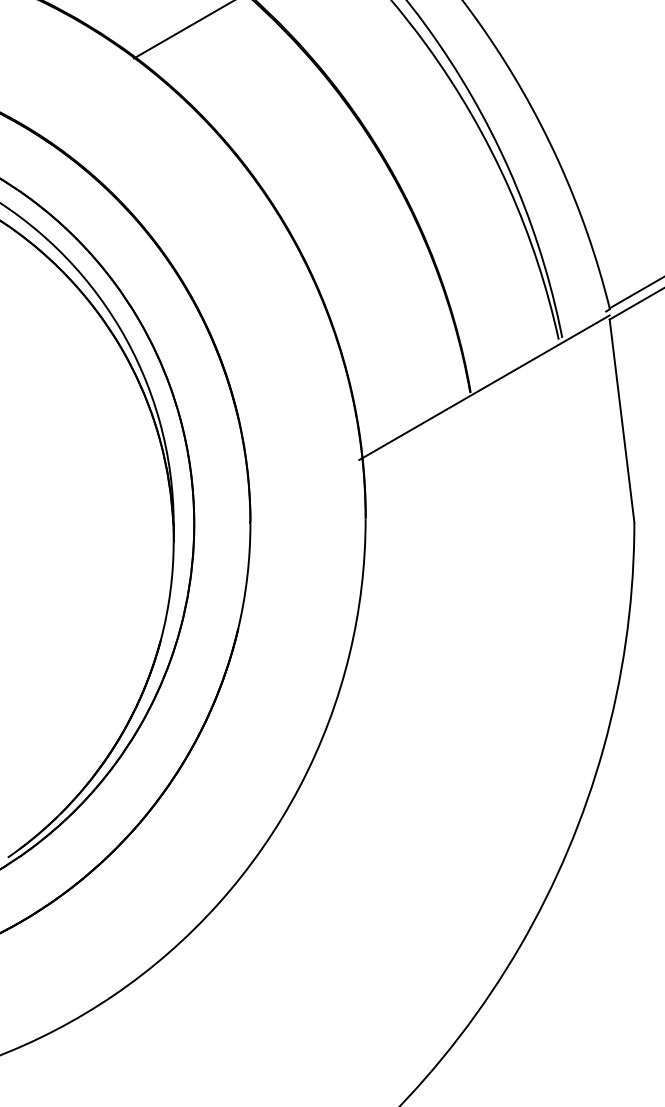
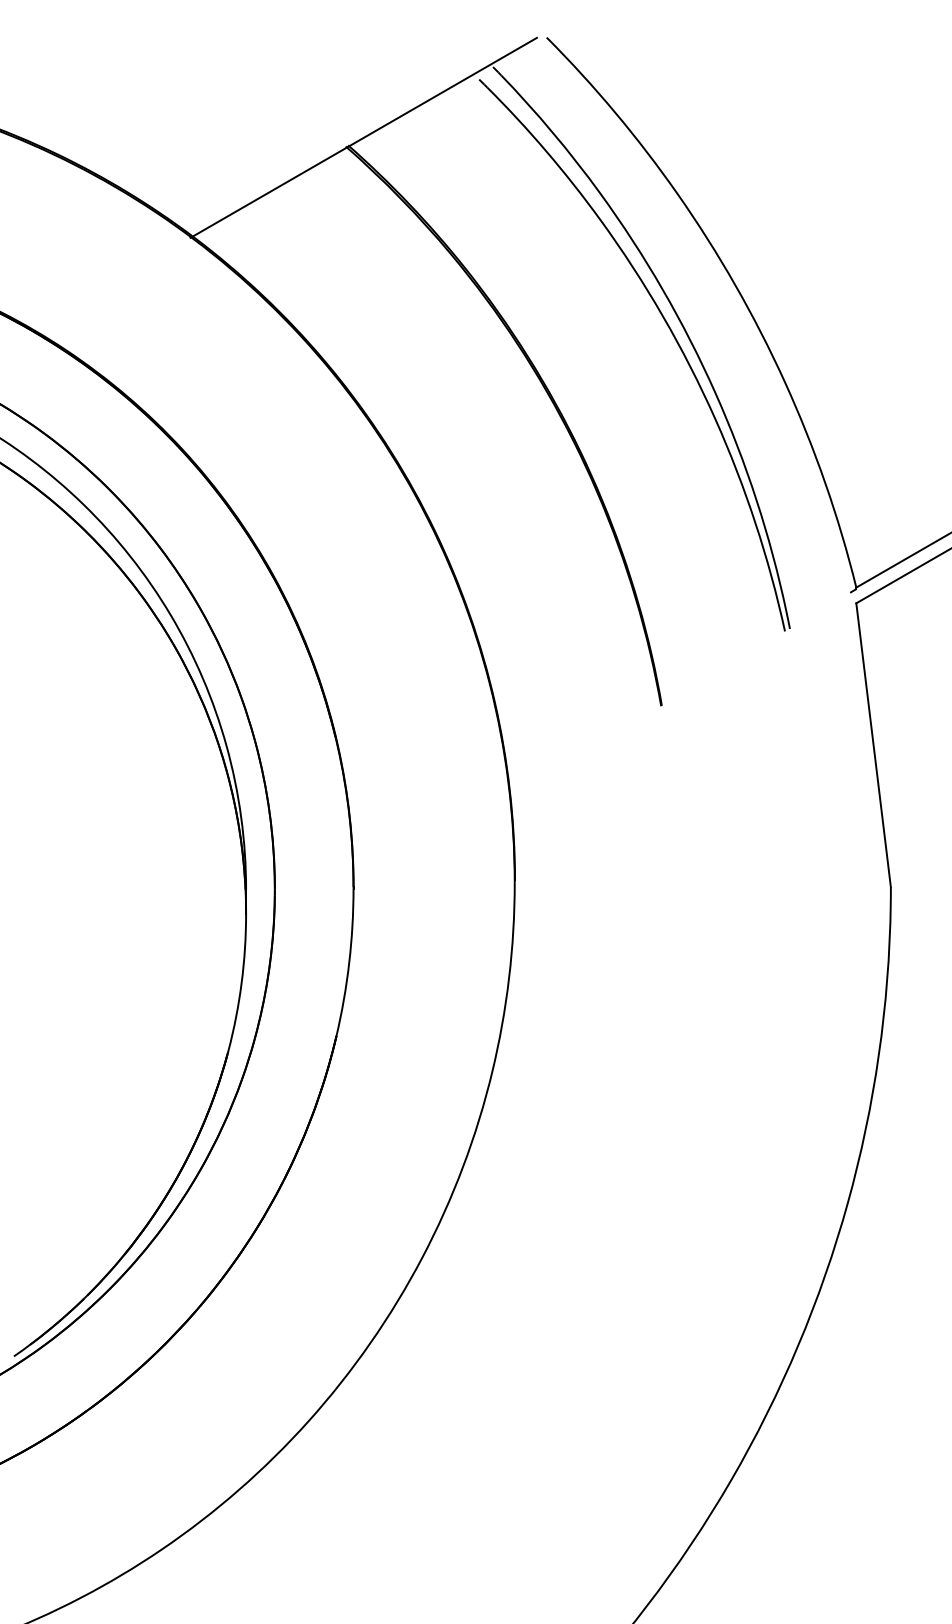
line: (484, 387) -> (680, 698), removed

